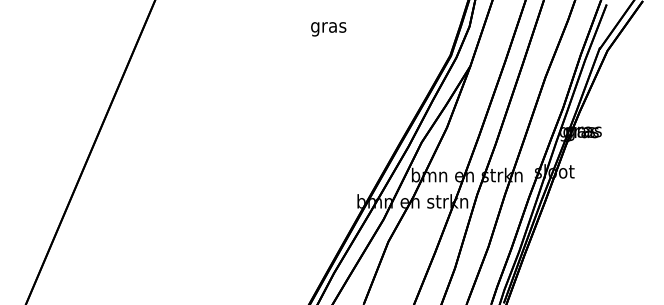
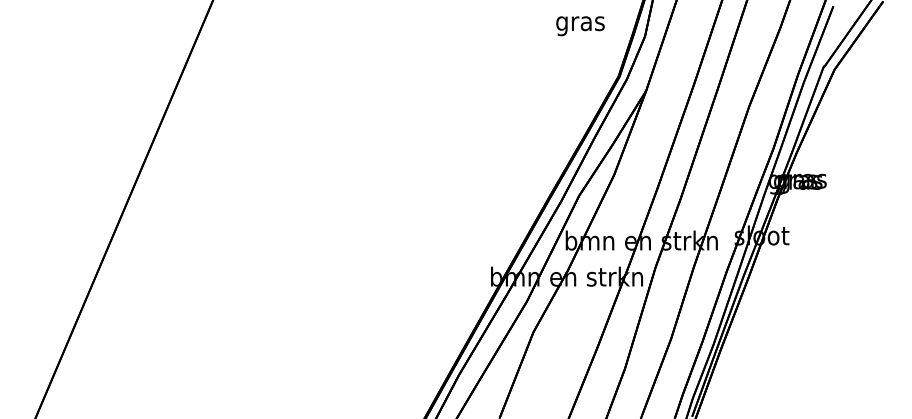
text: (328, 29) -> (580, 26), moved

